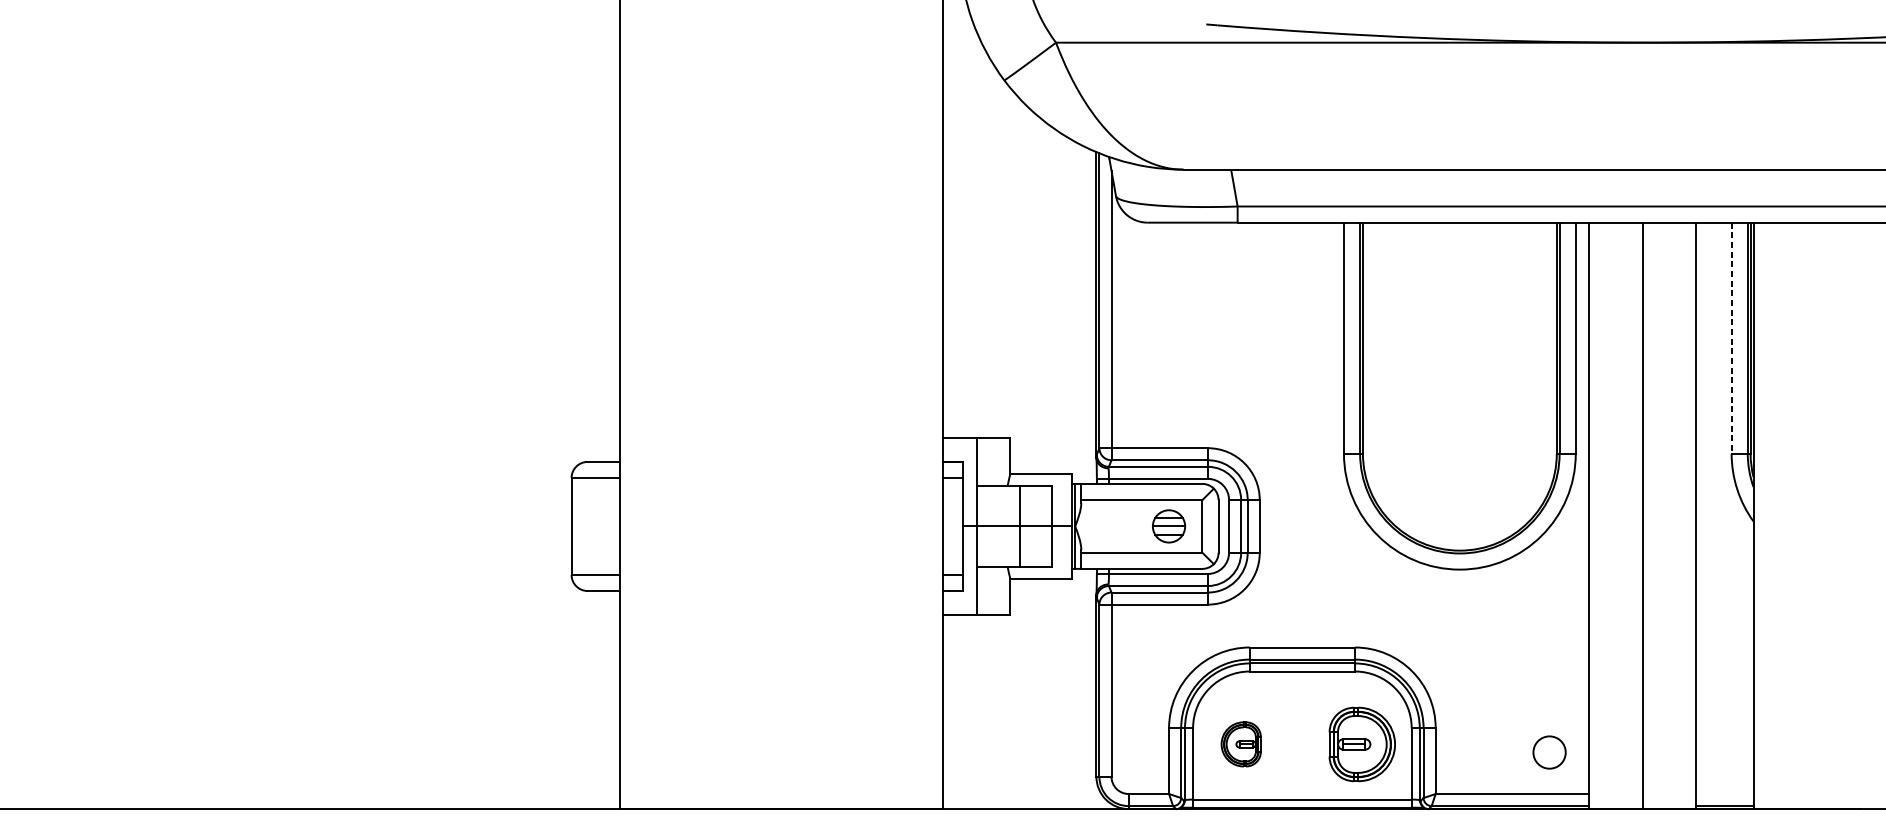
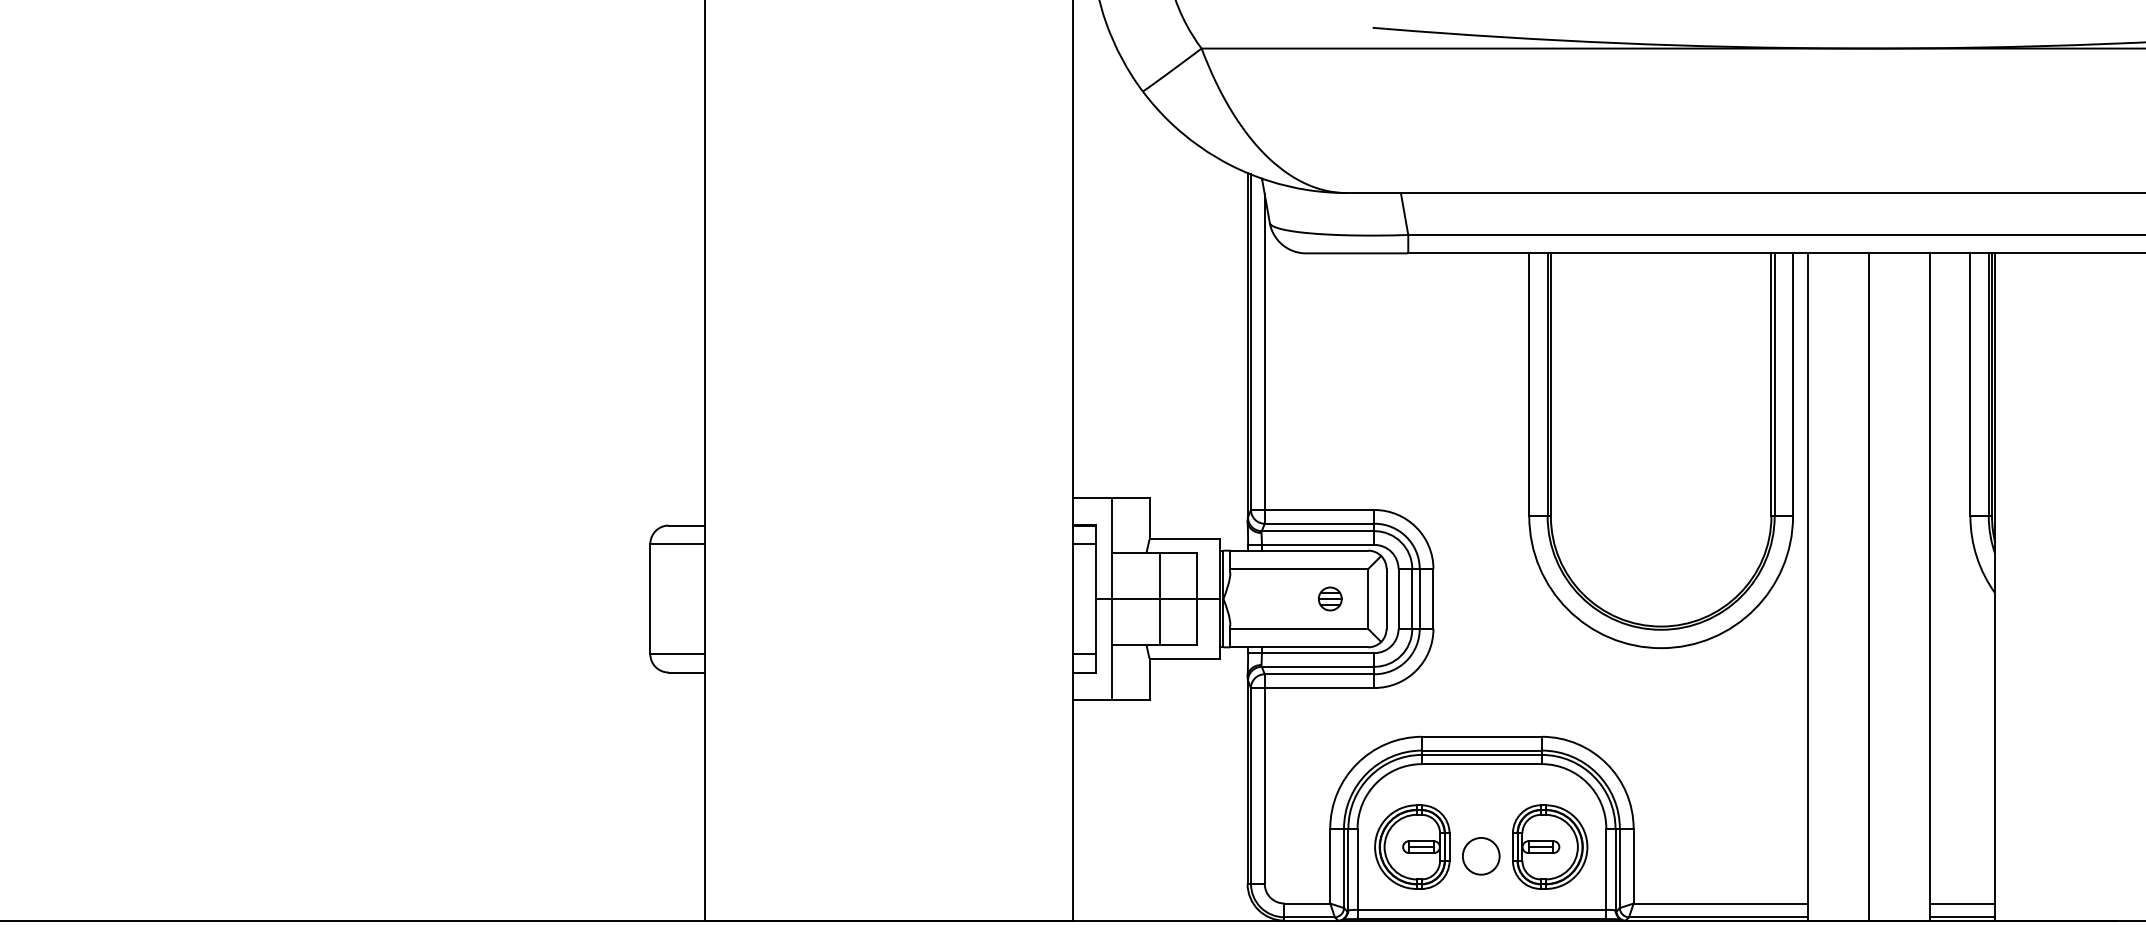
line: (1731, 338) -> (1970, 385), dashed -> solid
part: (1169, 525) -> (1330, 598), size x0.62
part: (1241, 743) -> (1412, 846), size x1.67
circle: (1549, 752) -> (1481, 856), moved
line: (1724, 794) -> (1962, 903), added

